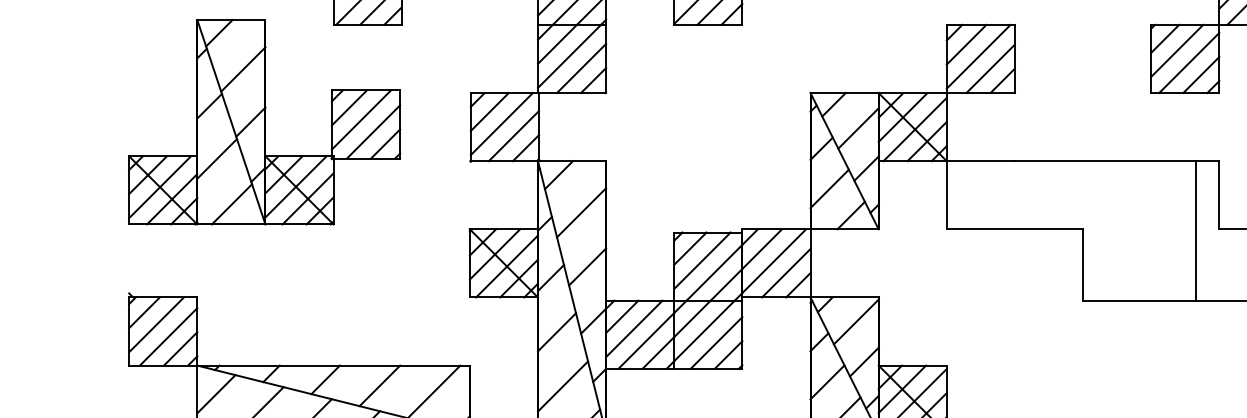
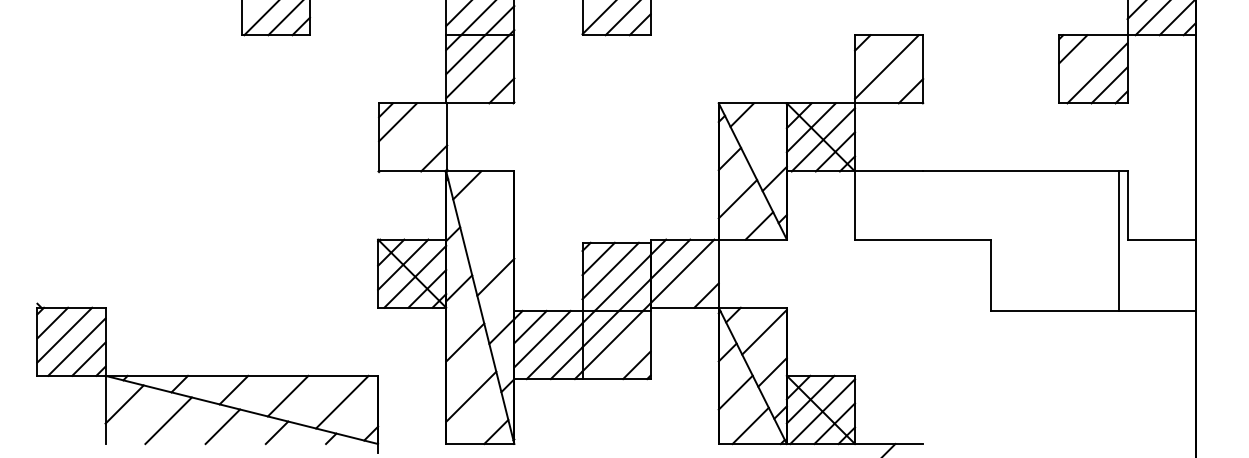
line: (966, 44) -> (874, 54), removed
line: (1177, 51) -> (1085, 61), removed
line: (581, 68) -> (489, 78), removed
line: (990, 68) -> (898, 78), removed
part: (264, 122) -> (172, 132), removed
line: (502, 124) -> (410, 134), removed
line: (858, 128) -> (766, 138), removed
line: (514, 136) -> (422, 146), removed
line: (581, 212) -> (489, 222), removed
line: (1196, 230) -> (1119, 240), moved
line: (786, 273) -> (694, 283), removed
line: (716, 343) -> (624, 353), removed

